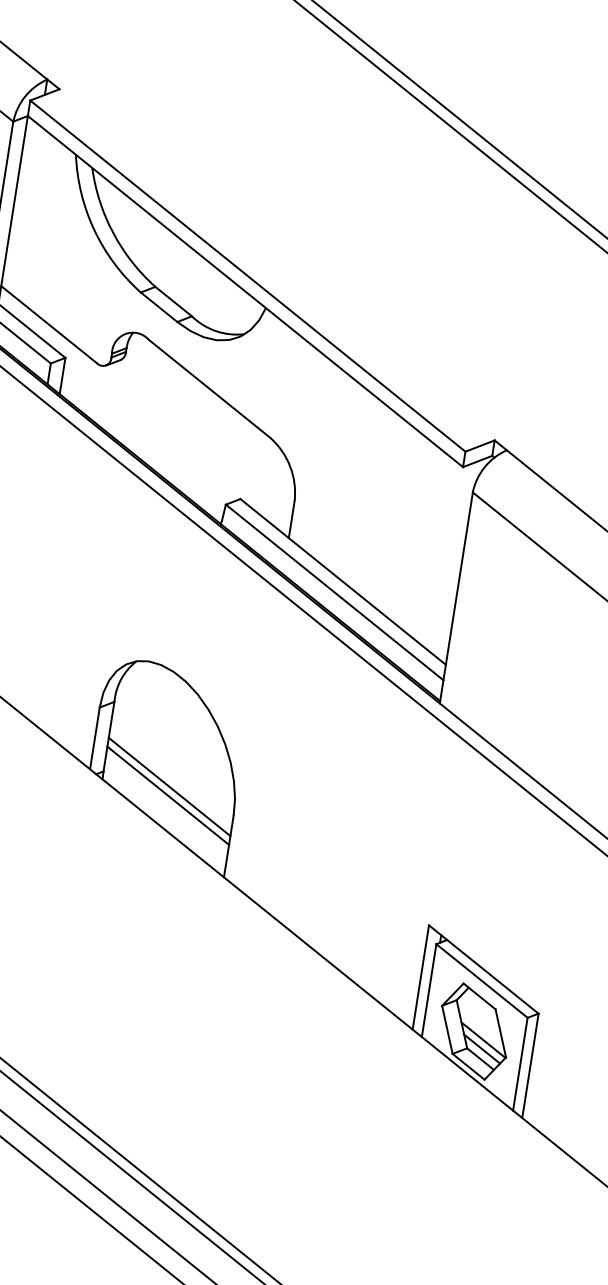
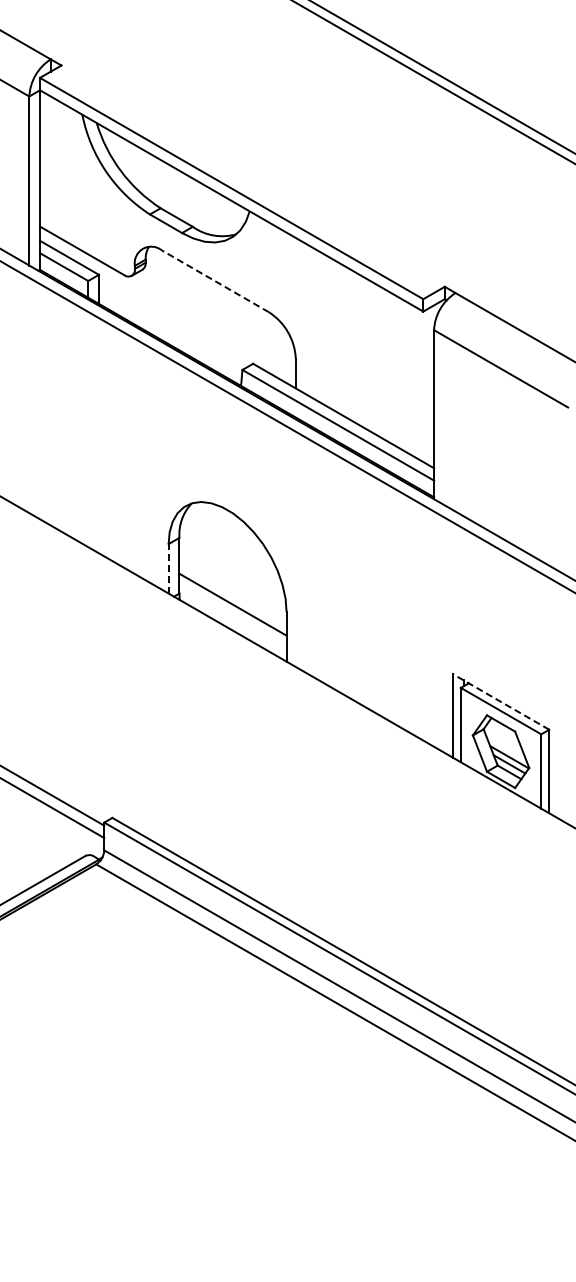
line: (209, 388) -> (215, 281), solid -> dashed
line: (94, 737) -> (168, 568), solid -> dashed
line: (168, 786) -> (232, 597), removed
line: (484, 969) -> (501, 701), solid -> dashed

